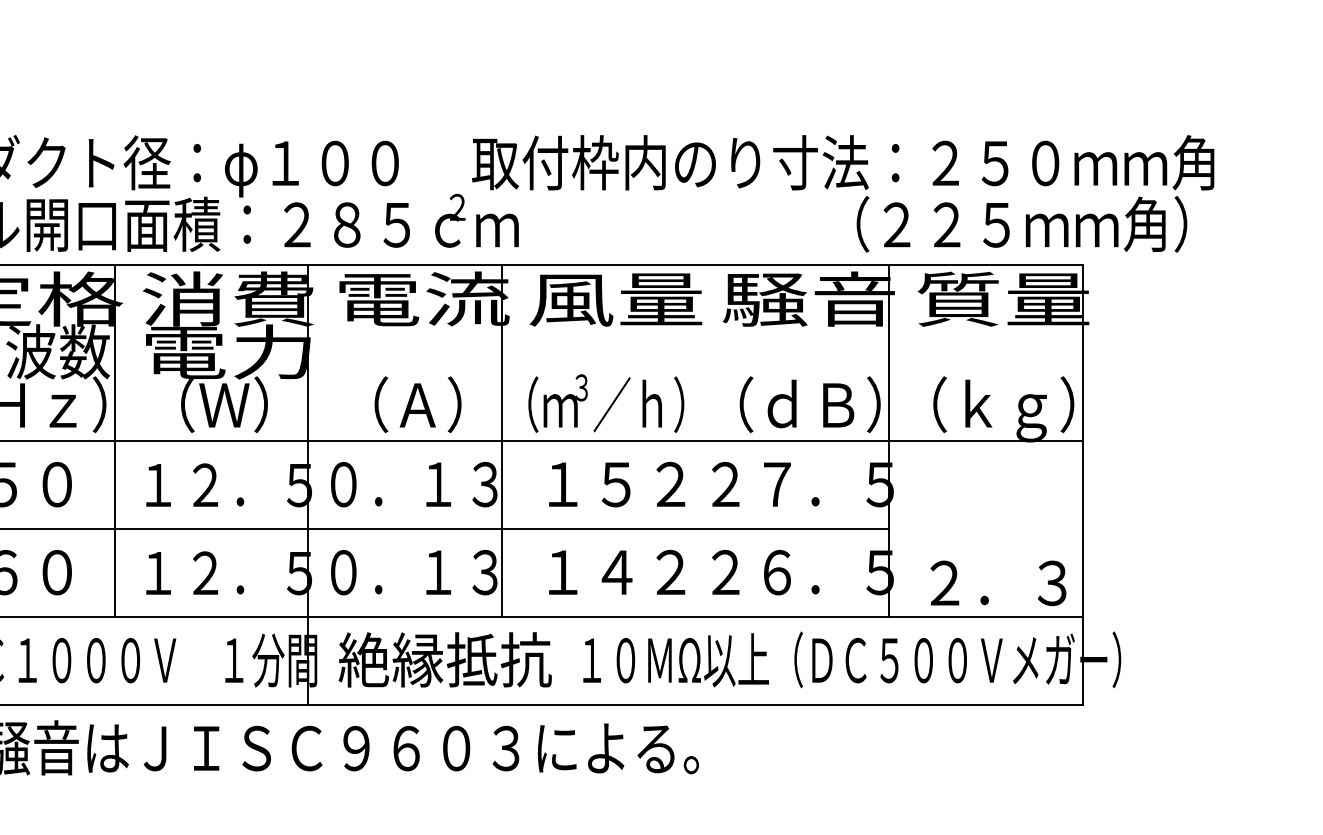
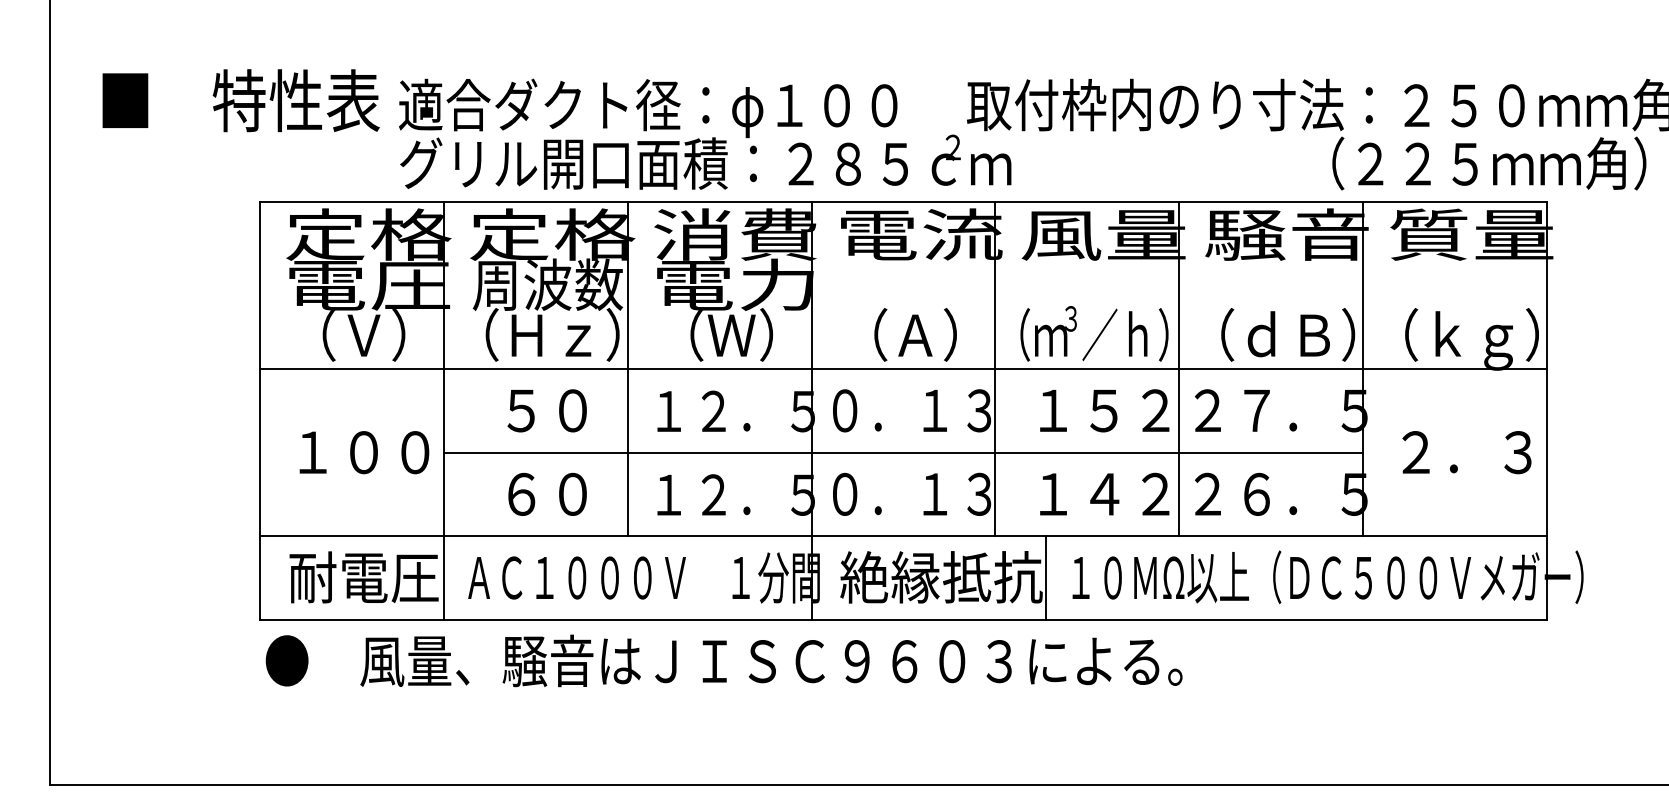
line: (695, 440) -> (1179, 368), added
text: (997, 583) -> (1466, 452), moved
line: (554, 660) -> (1045, 577), added

